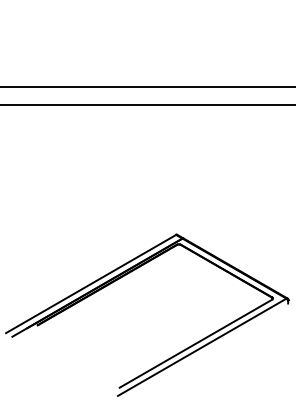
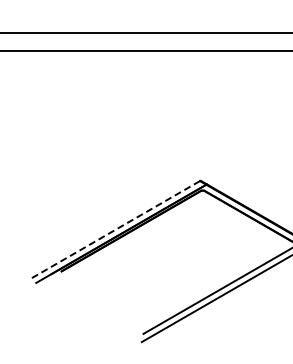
line: (90, 284) -> (114, 230), solid -> dashed

